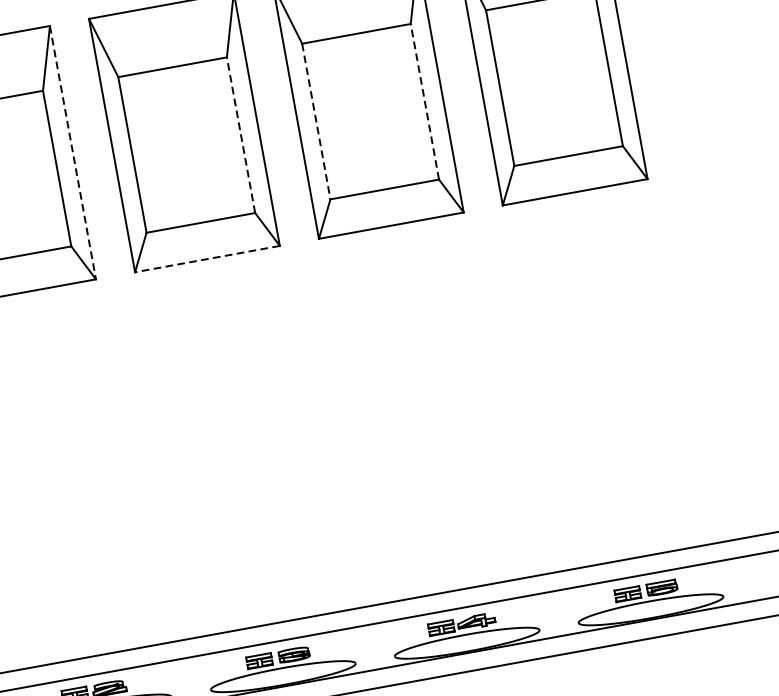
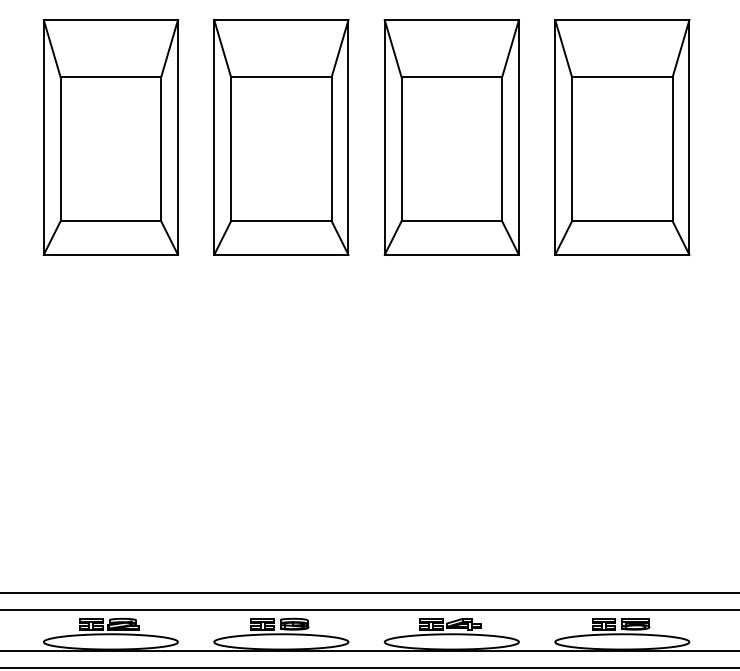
line: (425, 100) -> (502, 148), dashed -> solid
line: (316, 121) -> (401, 149), dashed -> solid
line: (240, 134) -> (331, 148), dashed -> solid
line: (73, 152) -> (178, 137), dashed -> solid
line: (206, 258) -> (280, 254), dashed -> solid

